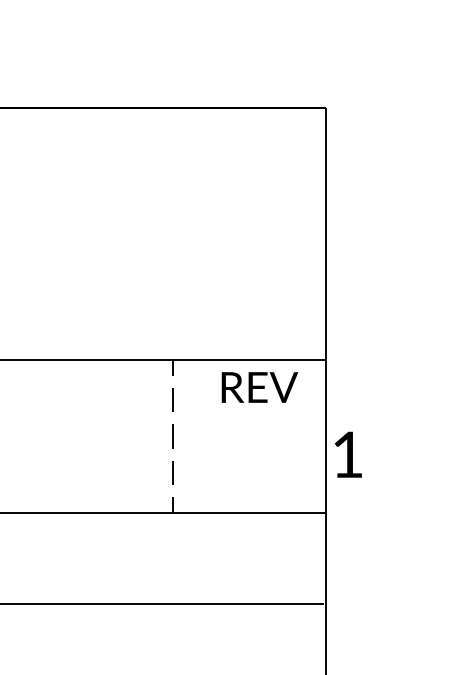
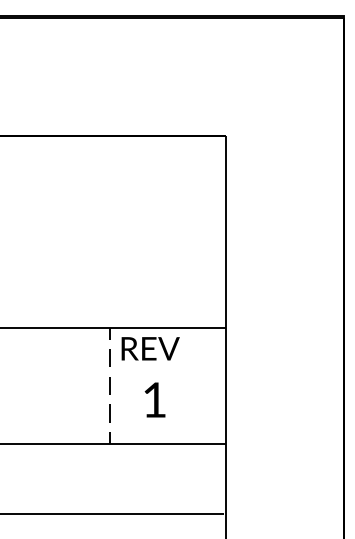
text: (259, 387) -> (150, 348), moved
text: (347, 454) -> (154, 399), moved

